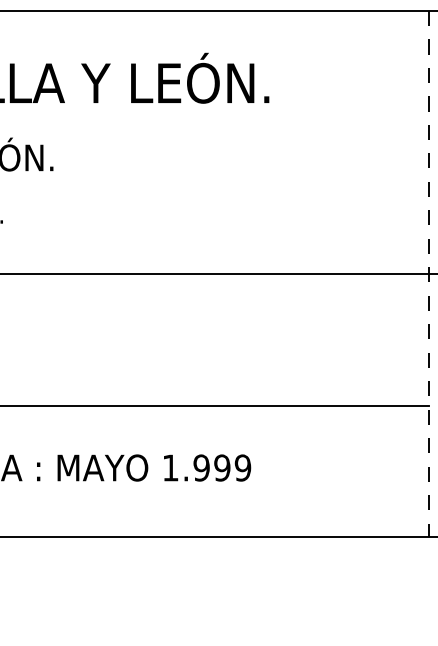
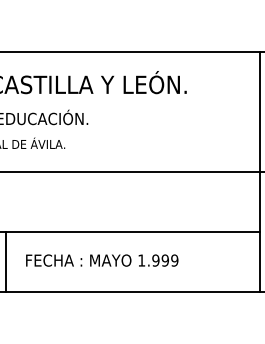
line: (428, 275) -> (259, 172), dashed -> solid

